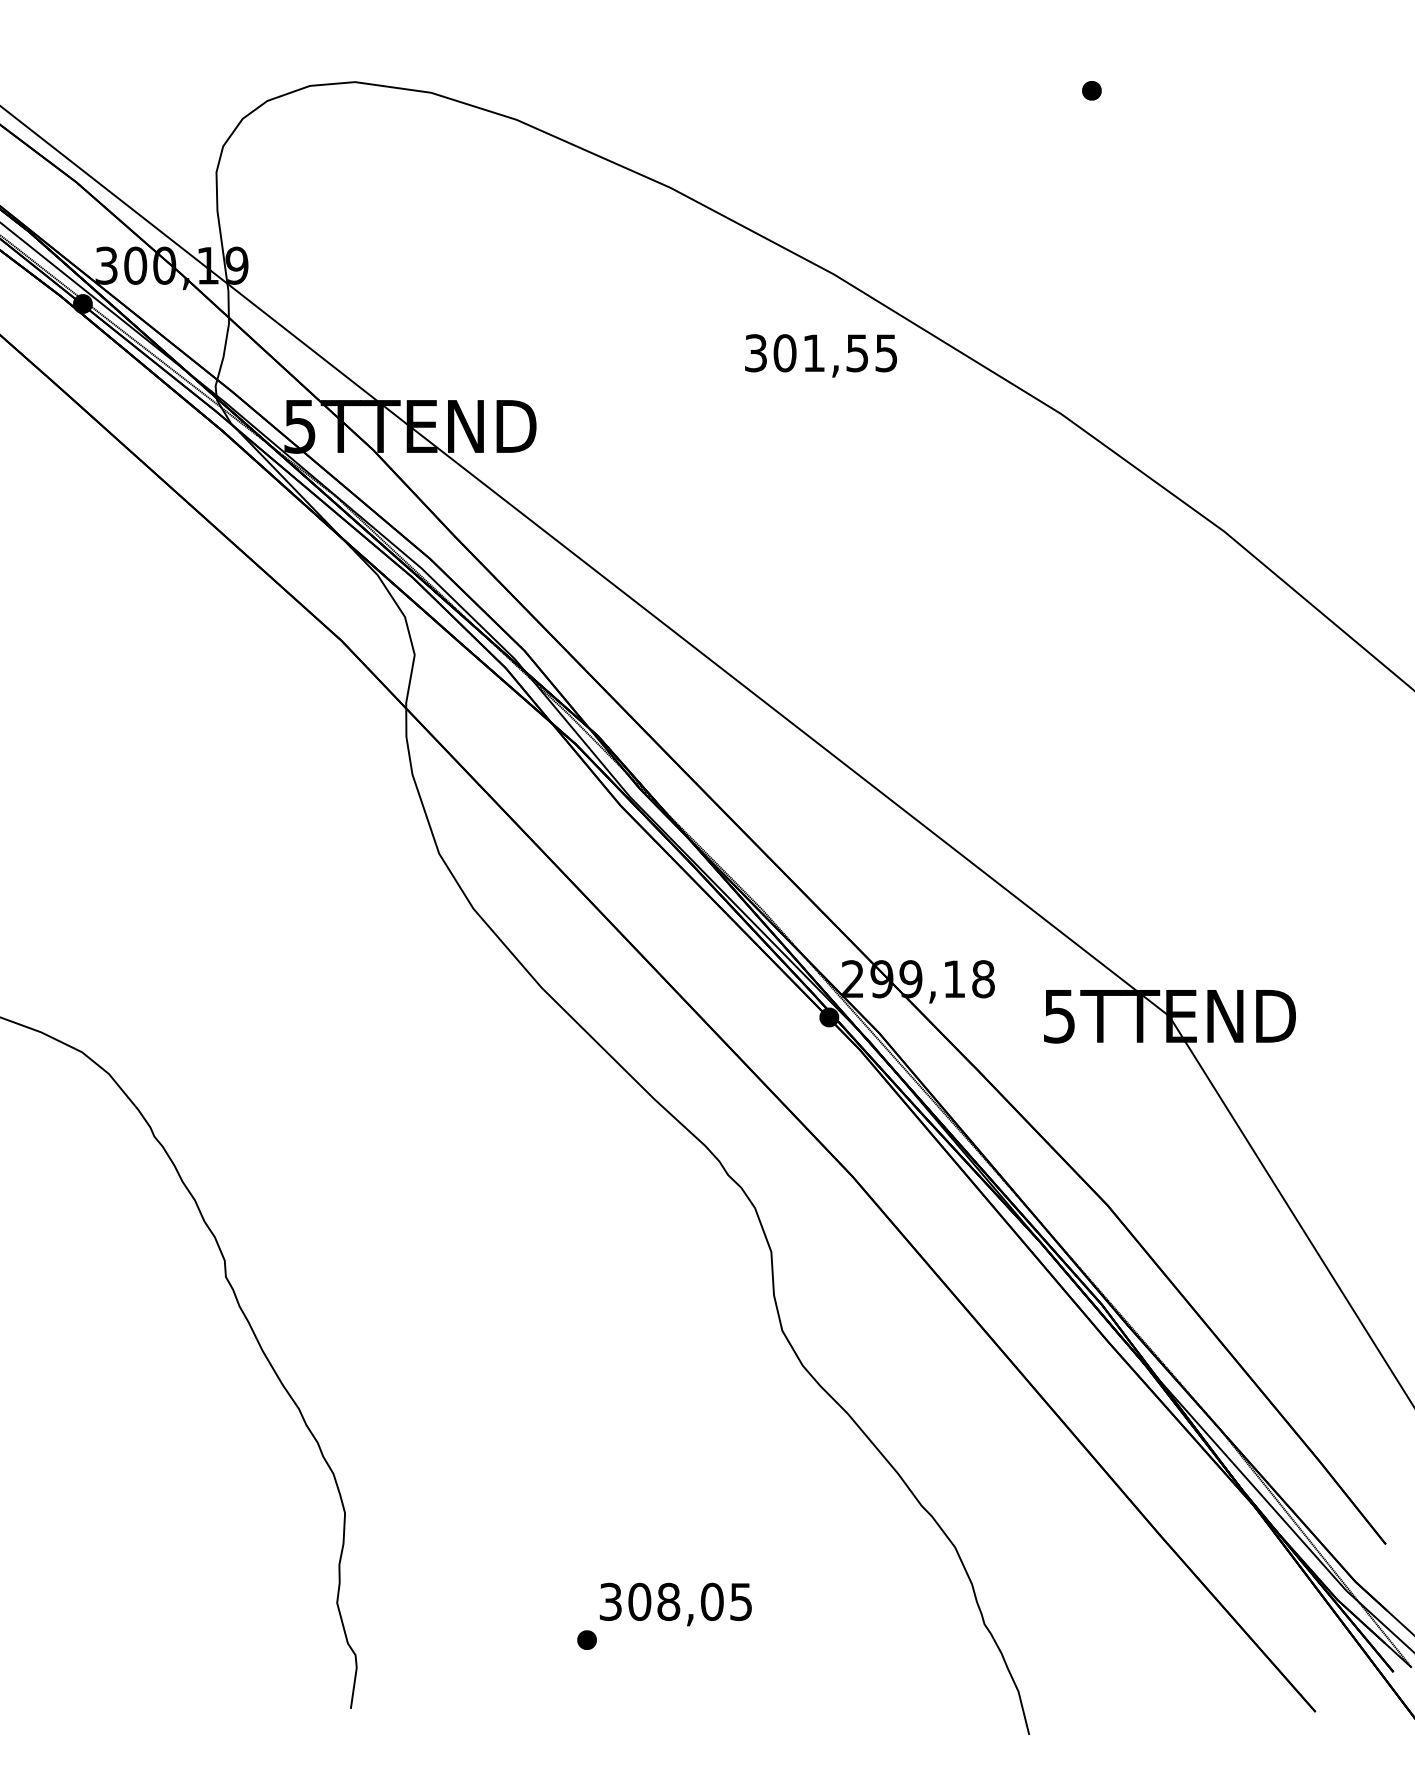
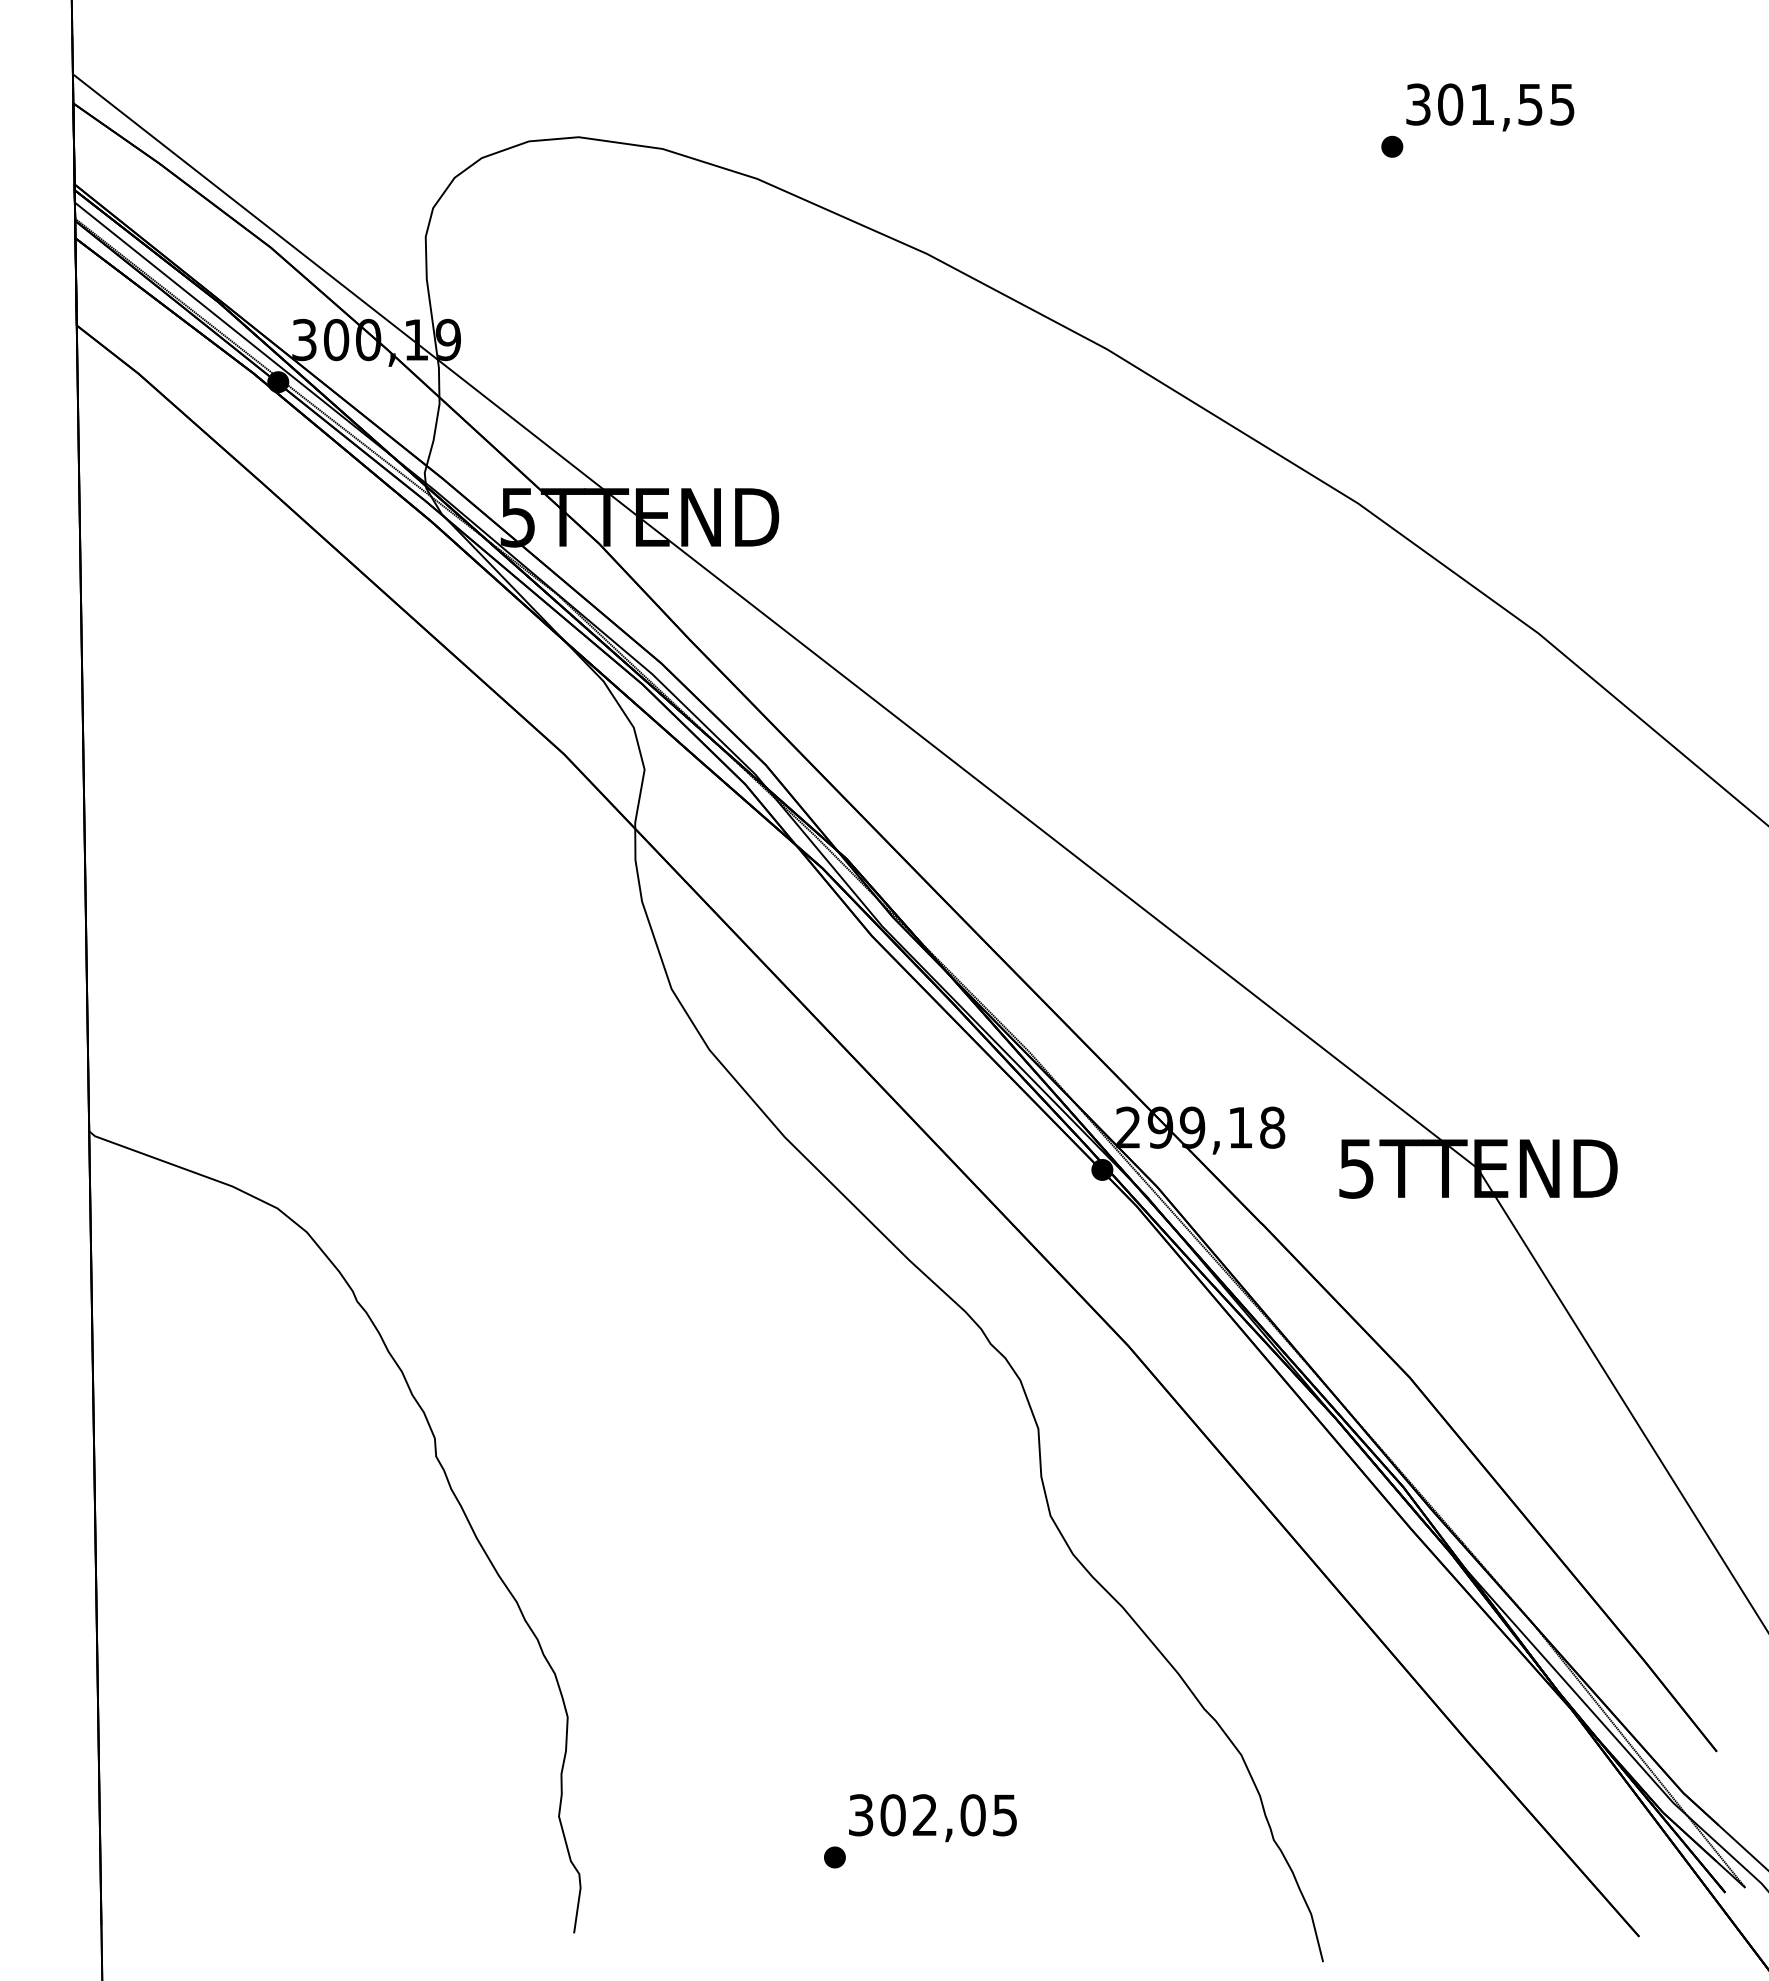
text: (821, 355) -> (1490, 107), moved
text: (668, 1602) -> (924, 1815), 308,05 -> 302,05

